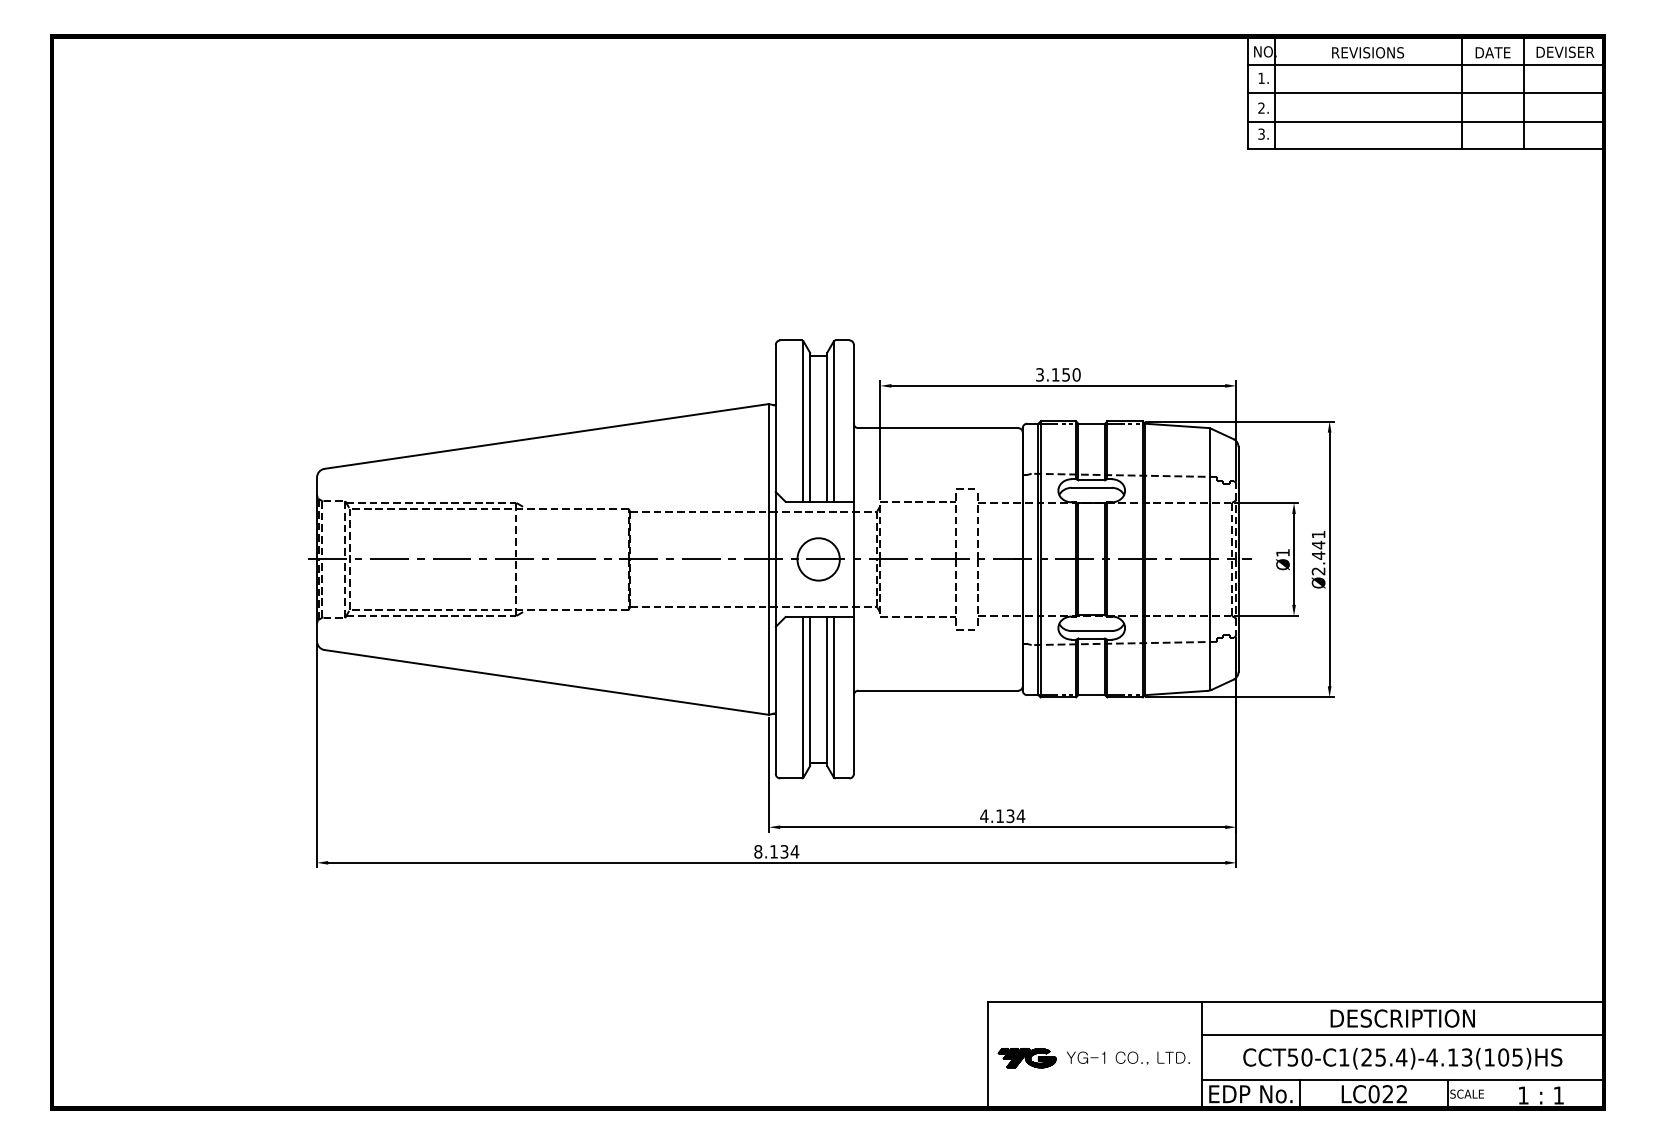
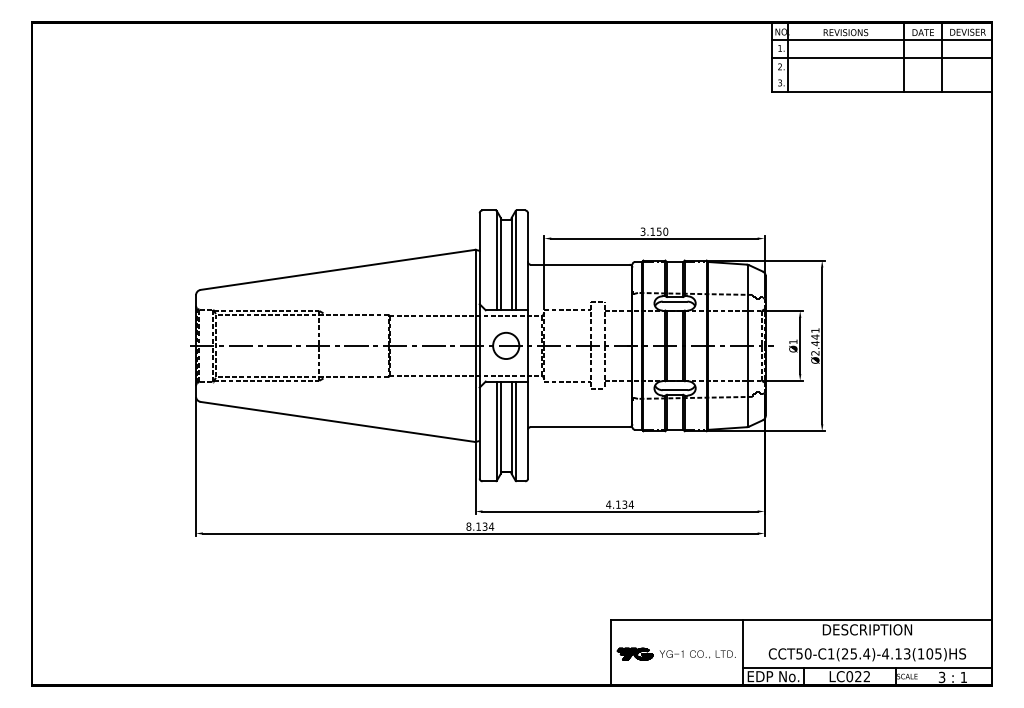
line: (1425, 122) -> (881, 75), removed
line: (1402, 1035) -> (867, 640), removed
text: (1522, 1095) -> (941, 677), 1 -> 3

